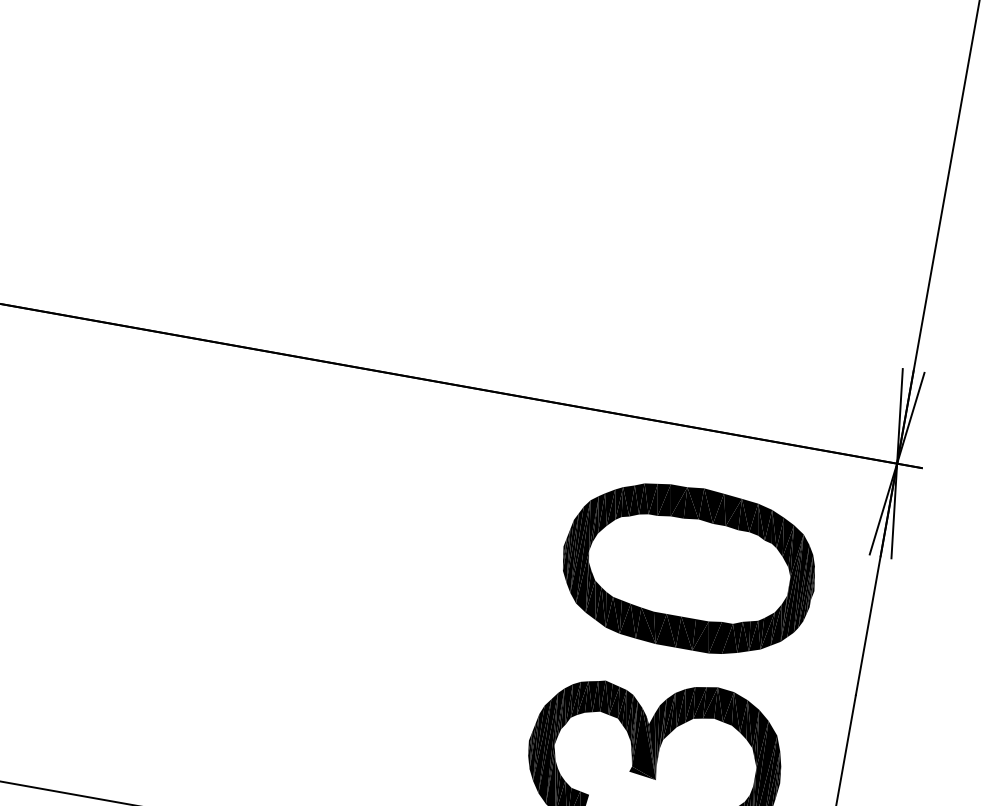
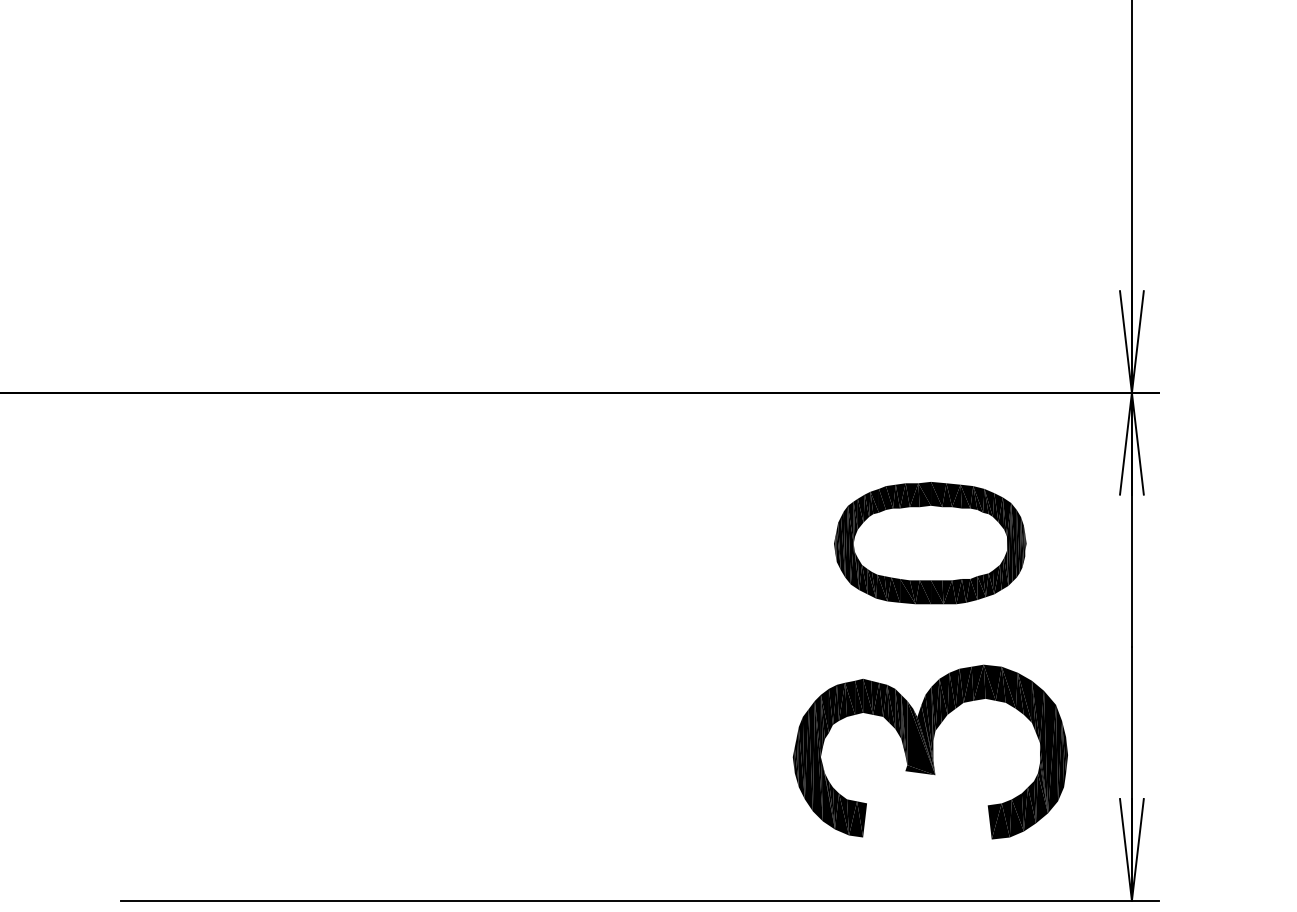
part: (688, 567) -> (929, 542), size x0.7

